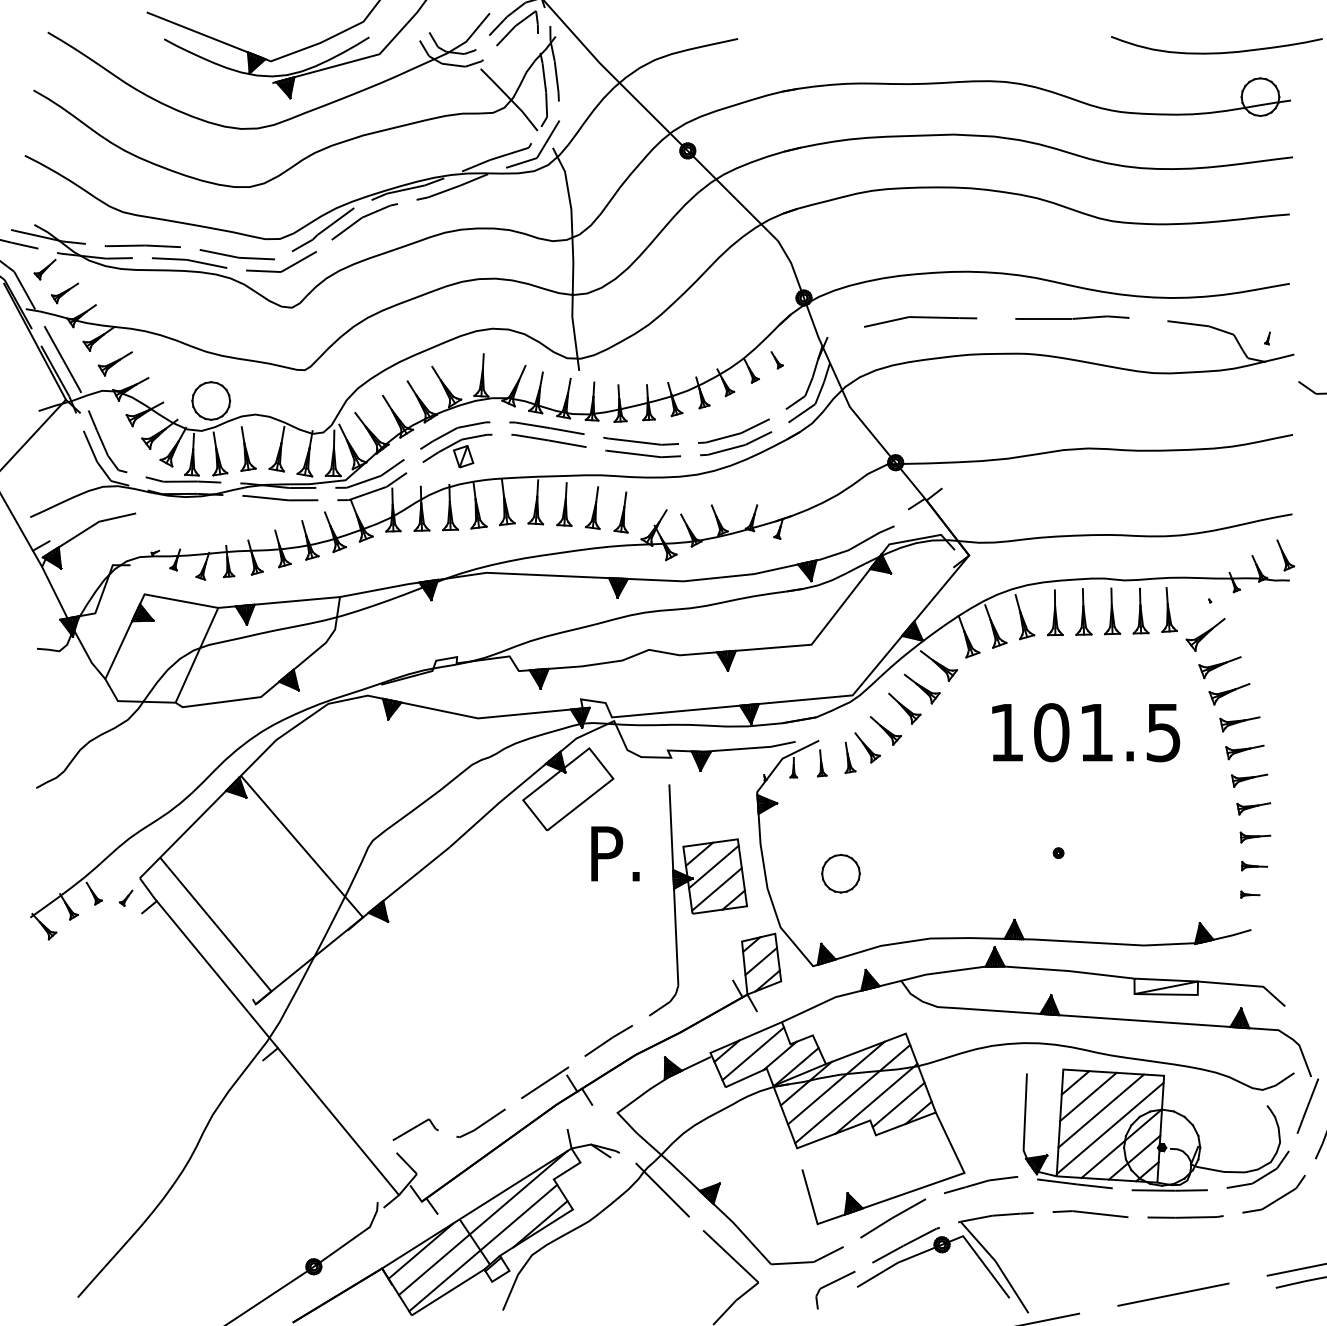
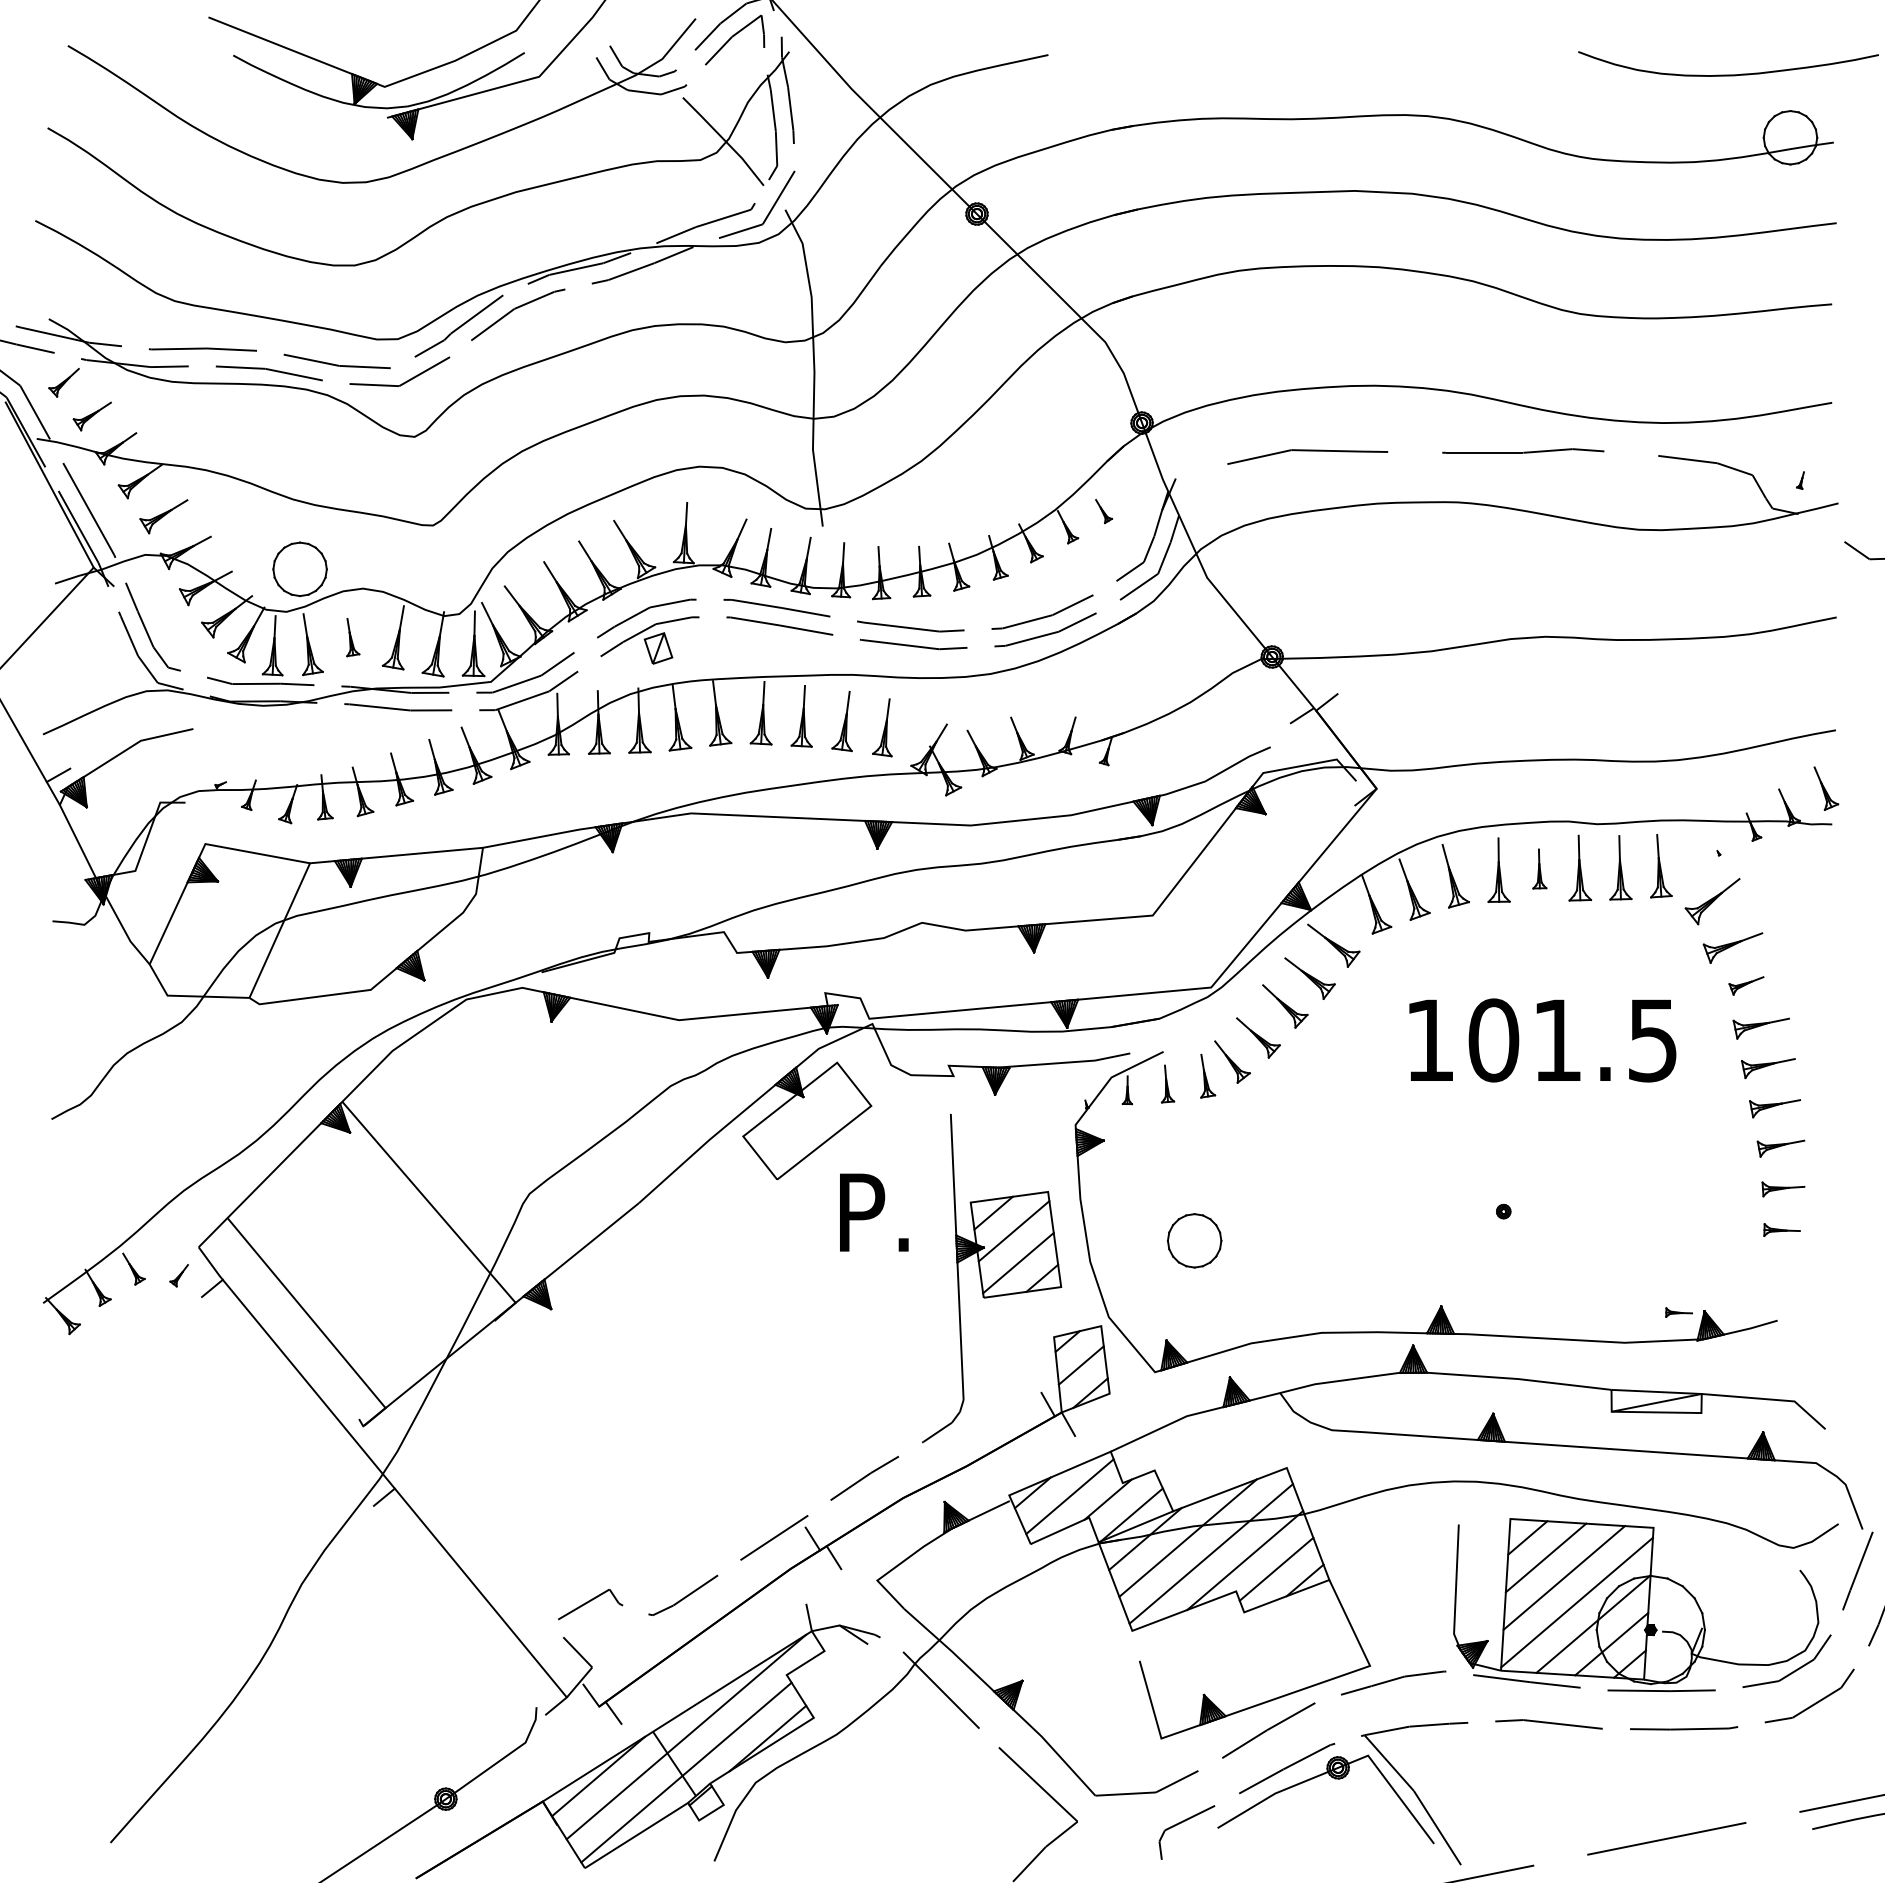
part: (248, 448) -> (353, 637), size x0.6
part: (1083, 611) -> (1539, 868), size x0.6
part: (1229, 693) -> (1746, 985), size x0.6
part: (1249, 894) -> (1678, 1312), moved

